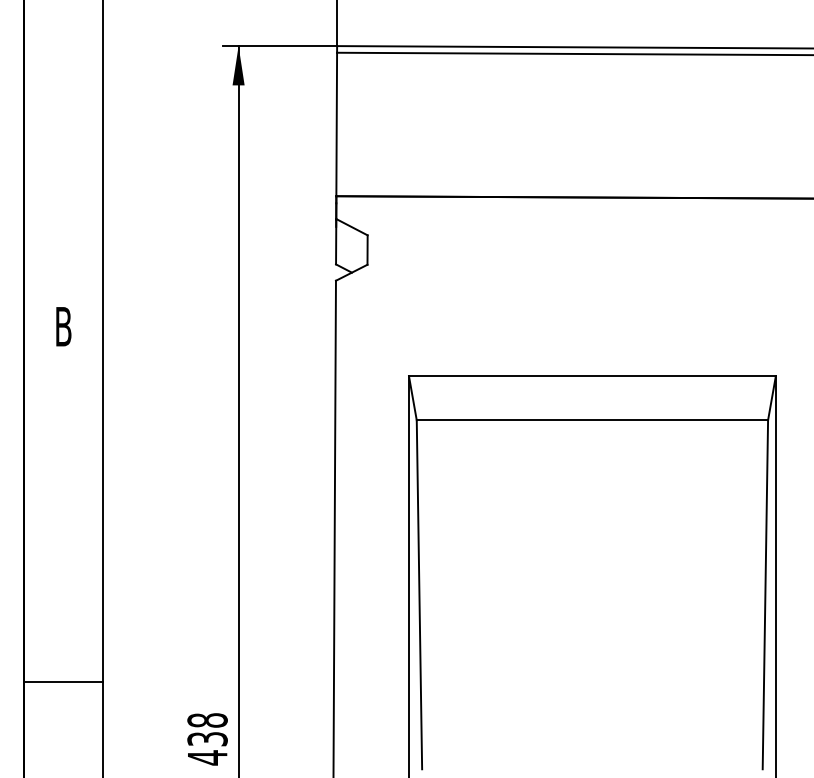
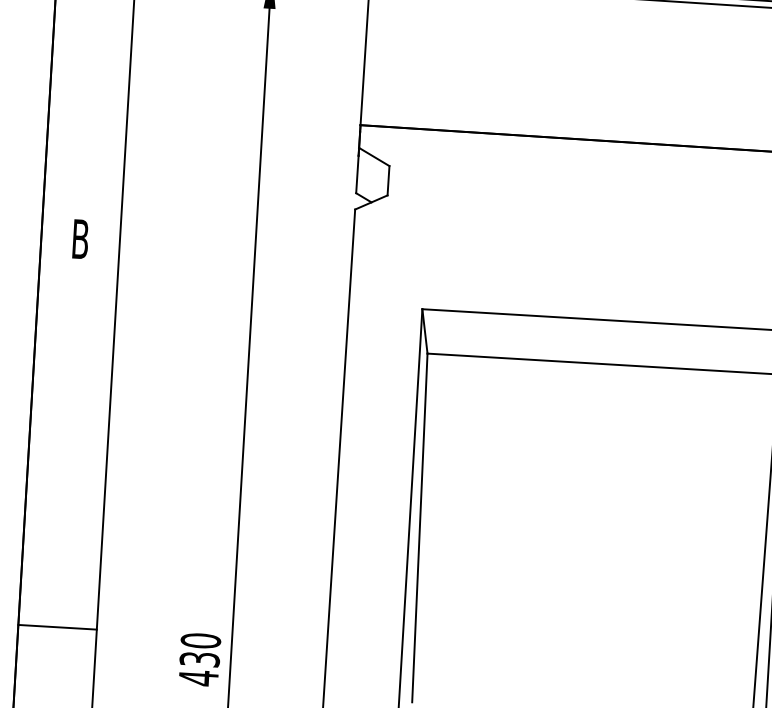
line: (63, 682) -> (57, 627), moved
text: (207, 720) -> (200, 640), 438 -> 430

